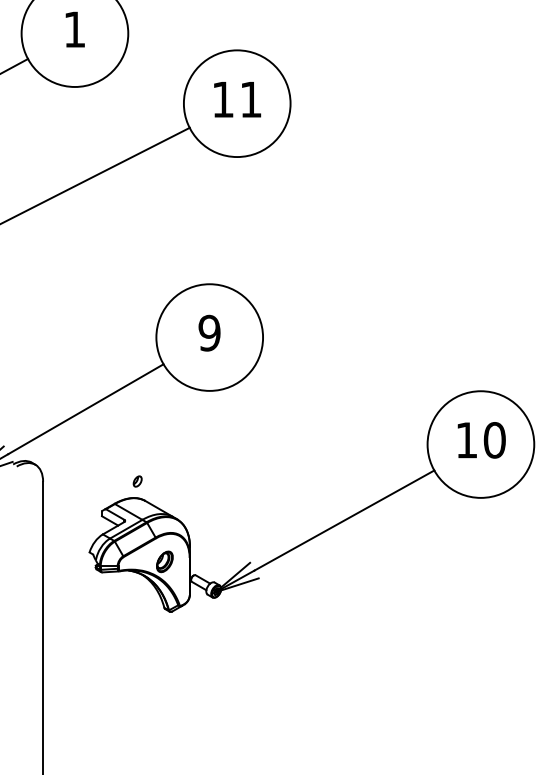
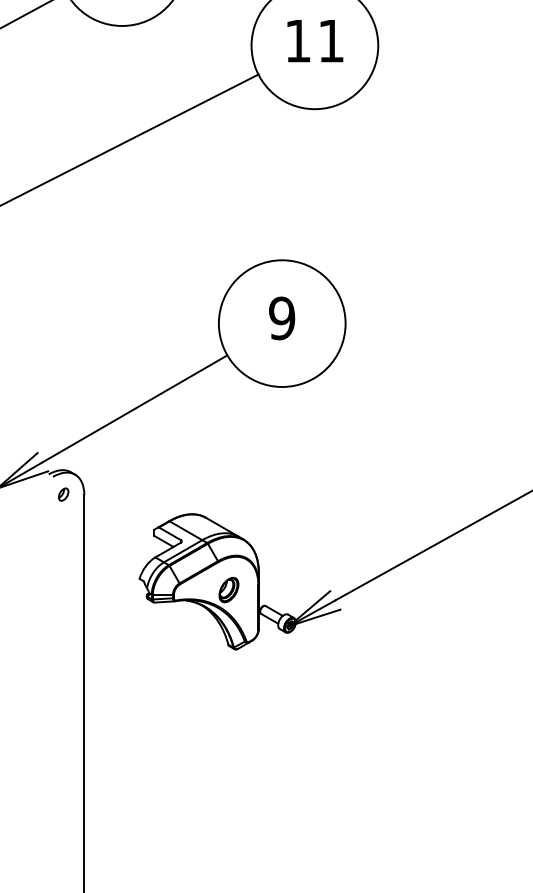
part: (137, 481) -> (63, 494), moved

